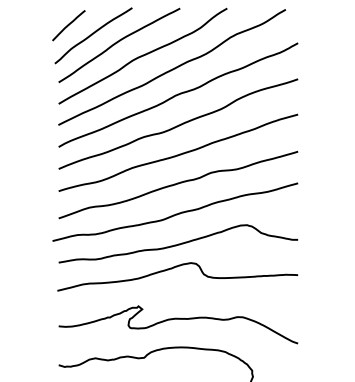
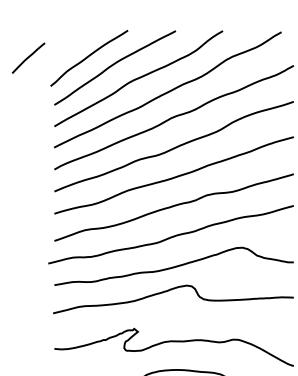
line: (68, 25) -> (28, 58), moved

